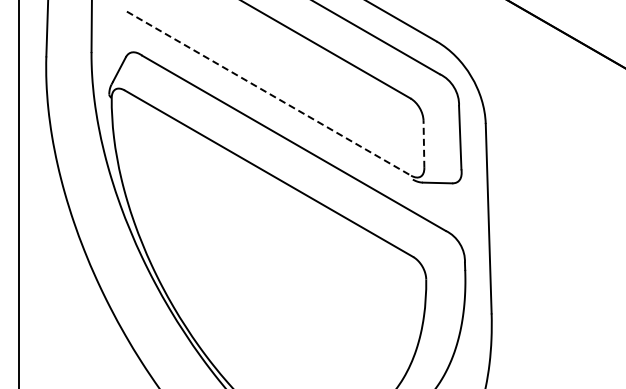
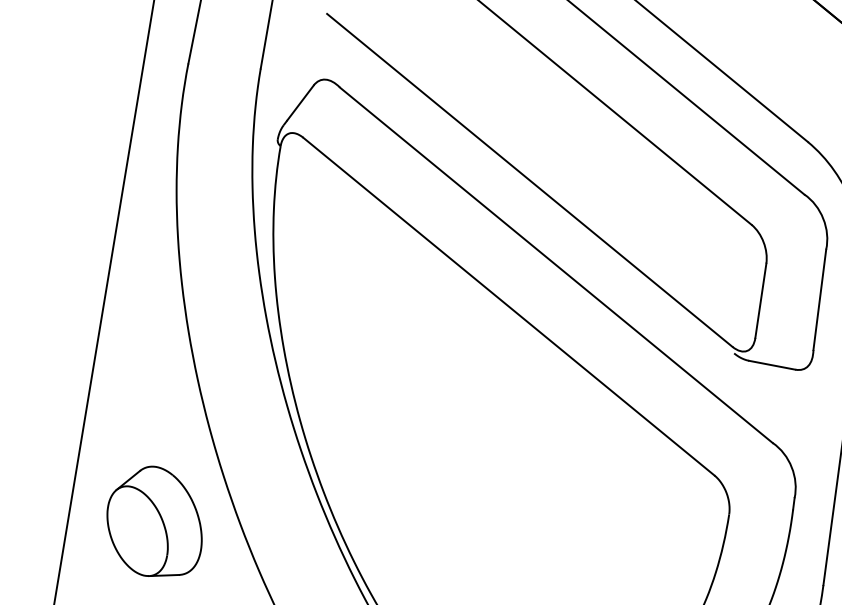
line: (269, 93) -> (530, 180), dashed -> solid
line: (423, 143) -> (760, 299), dashed -> solid
part: (72, 342) -> (154, 521), added

